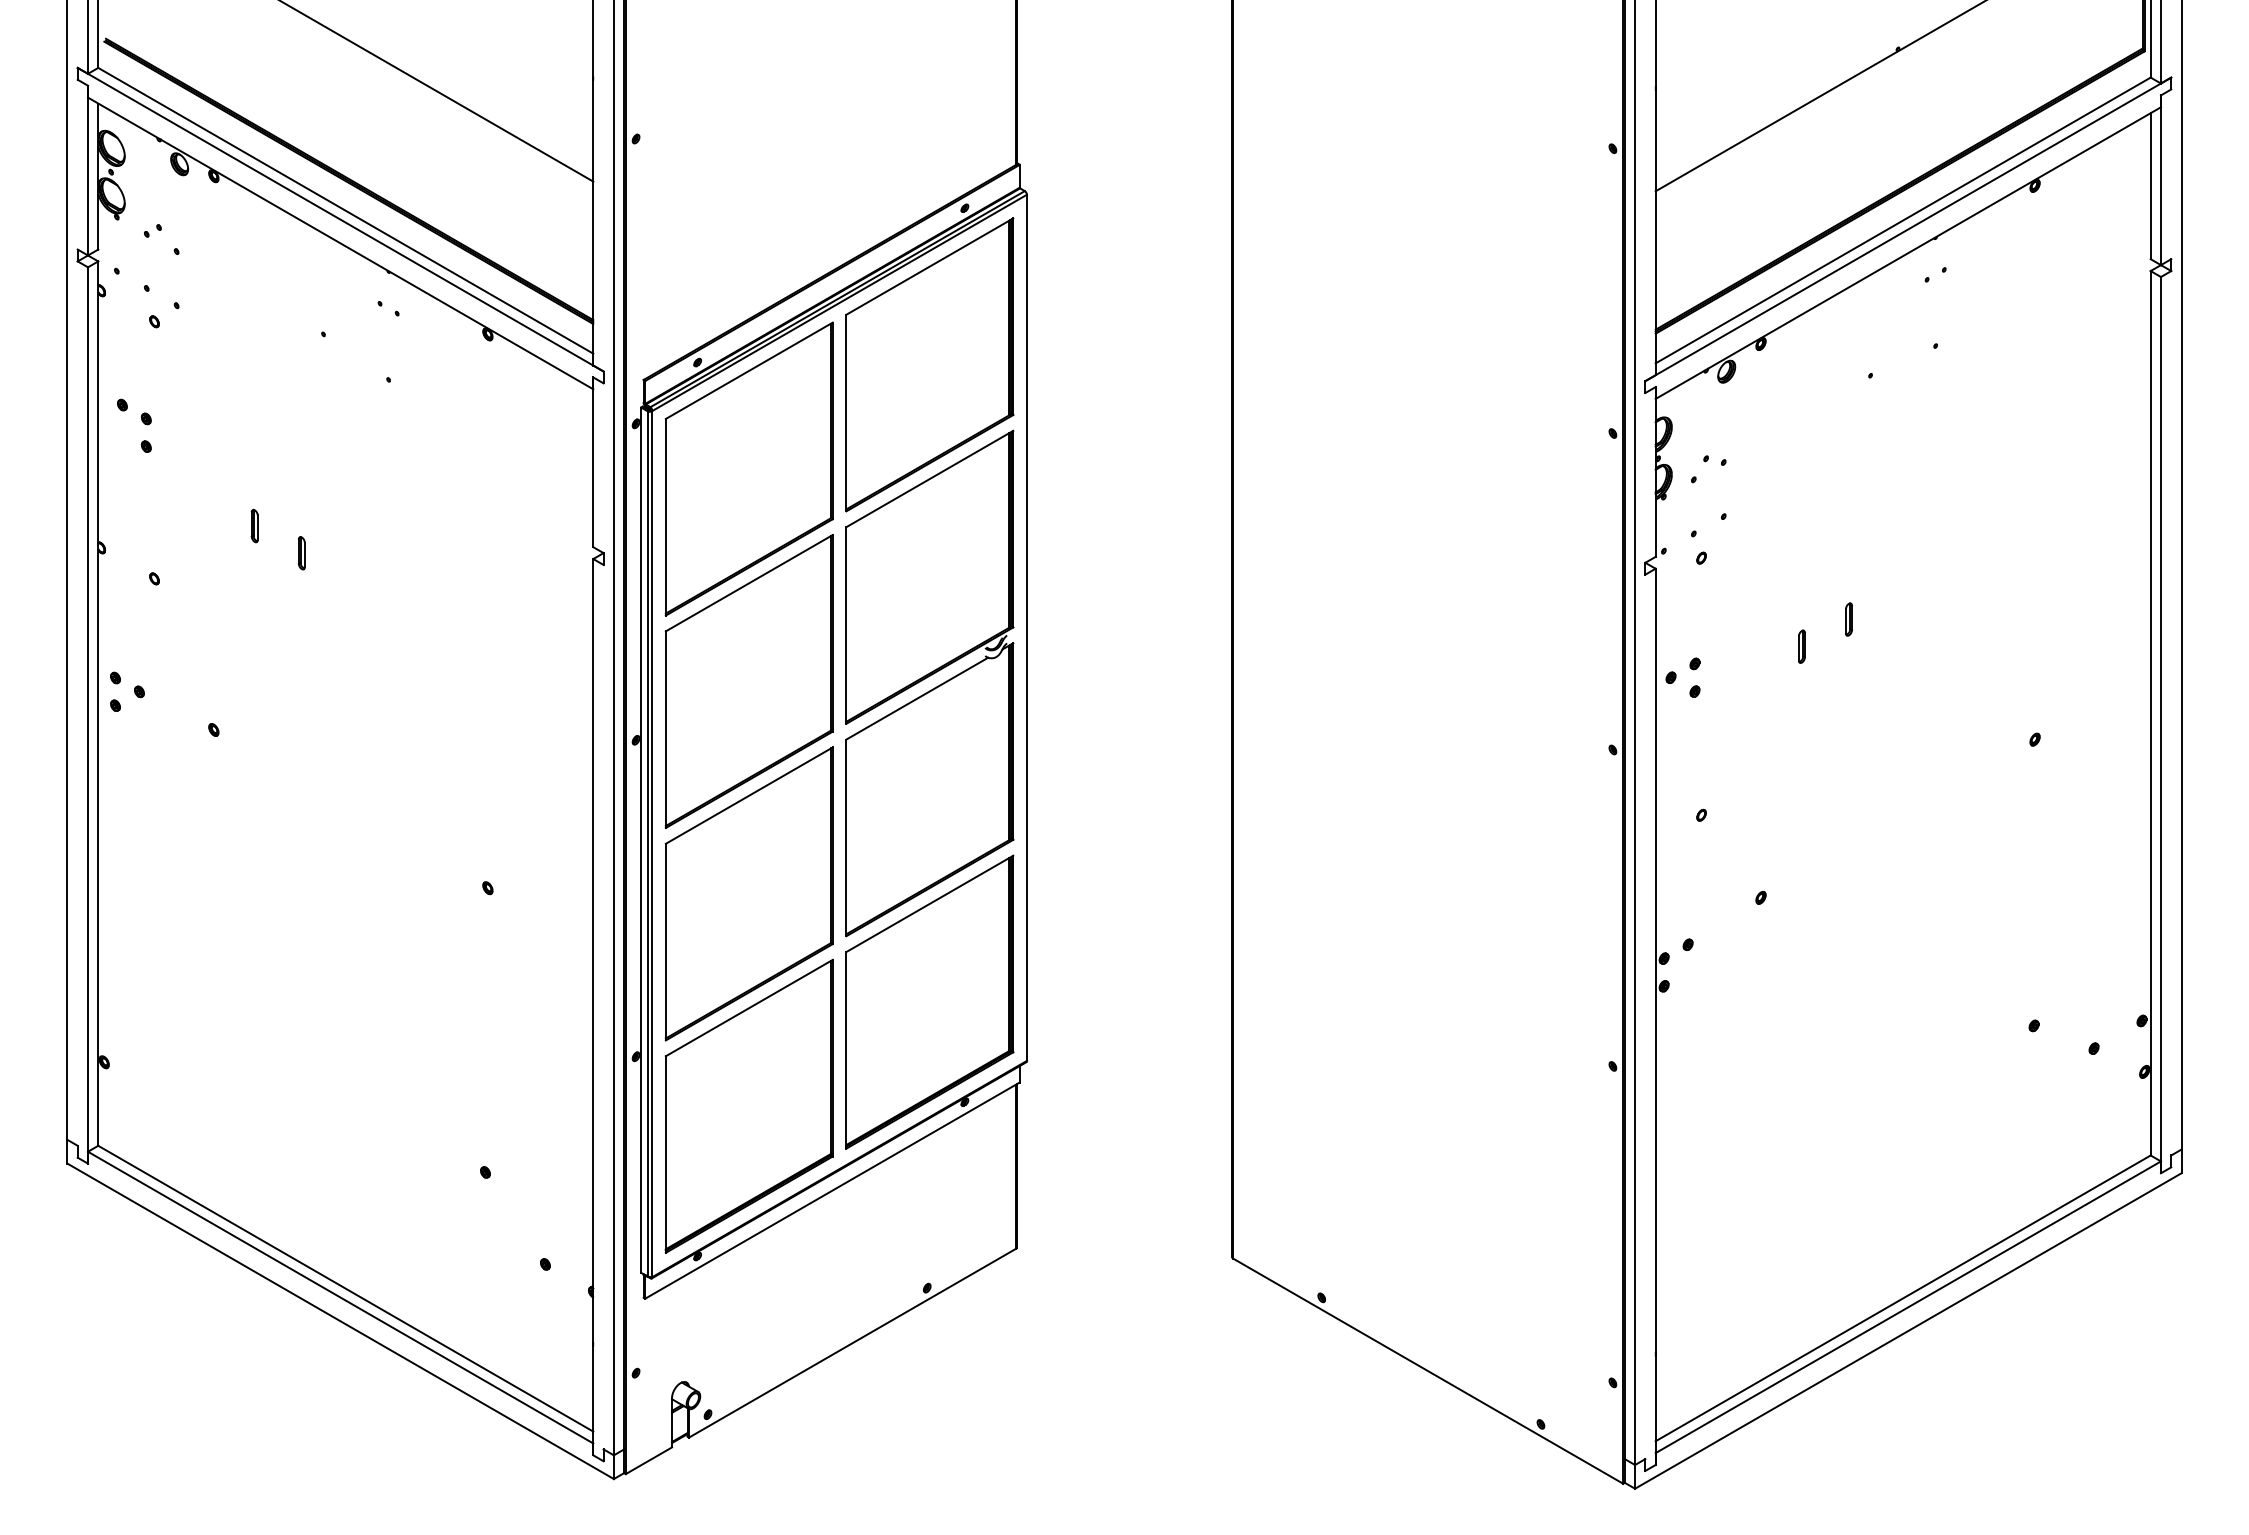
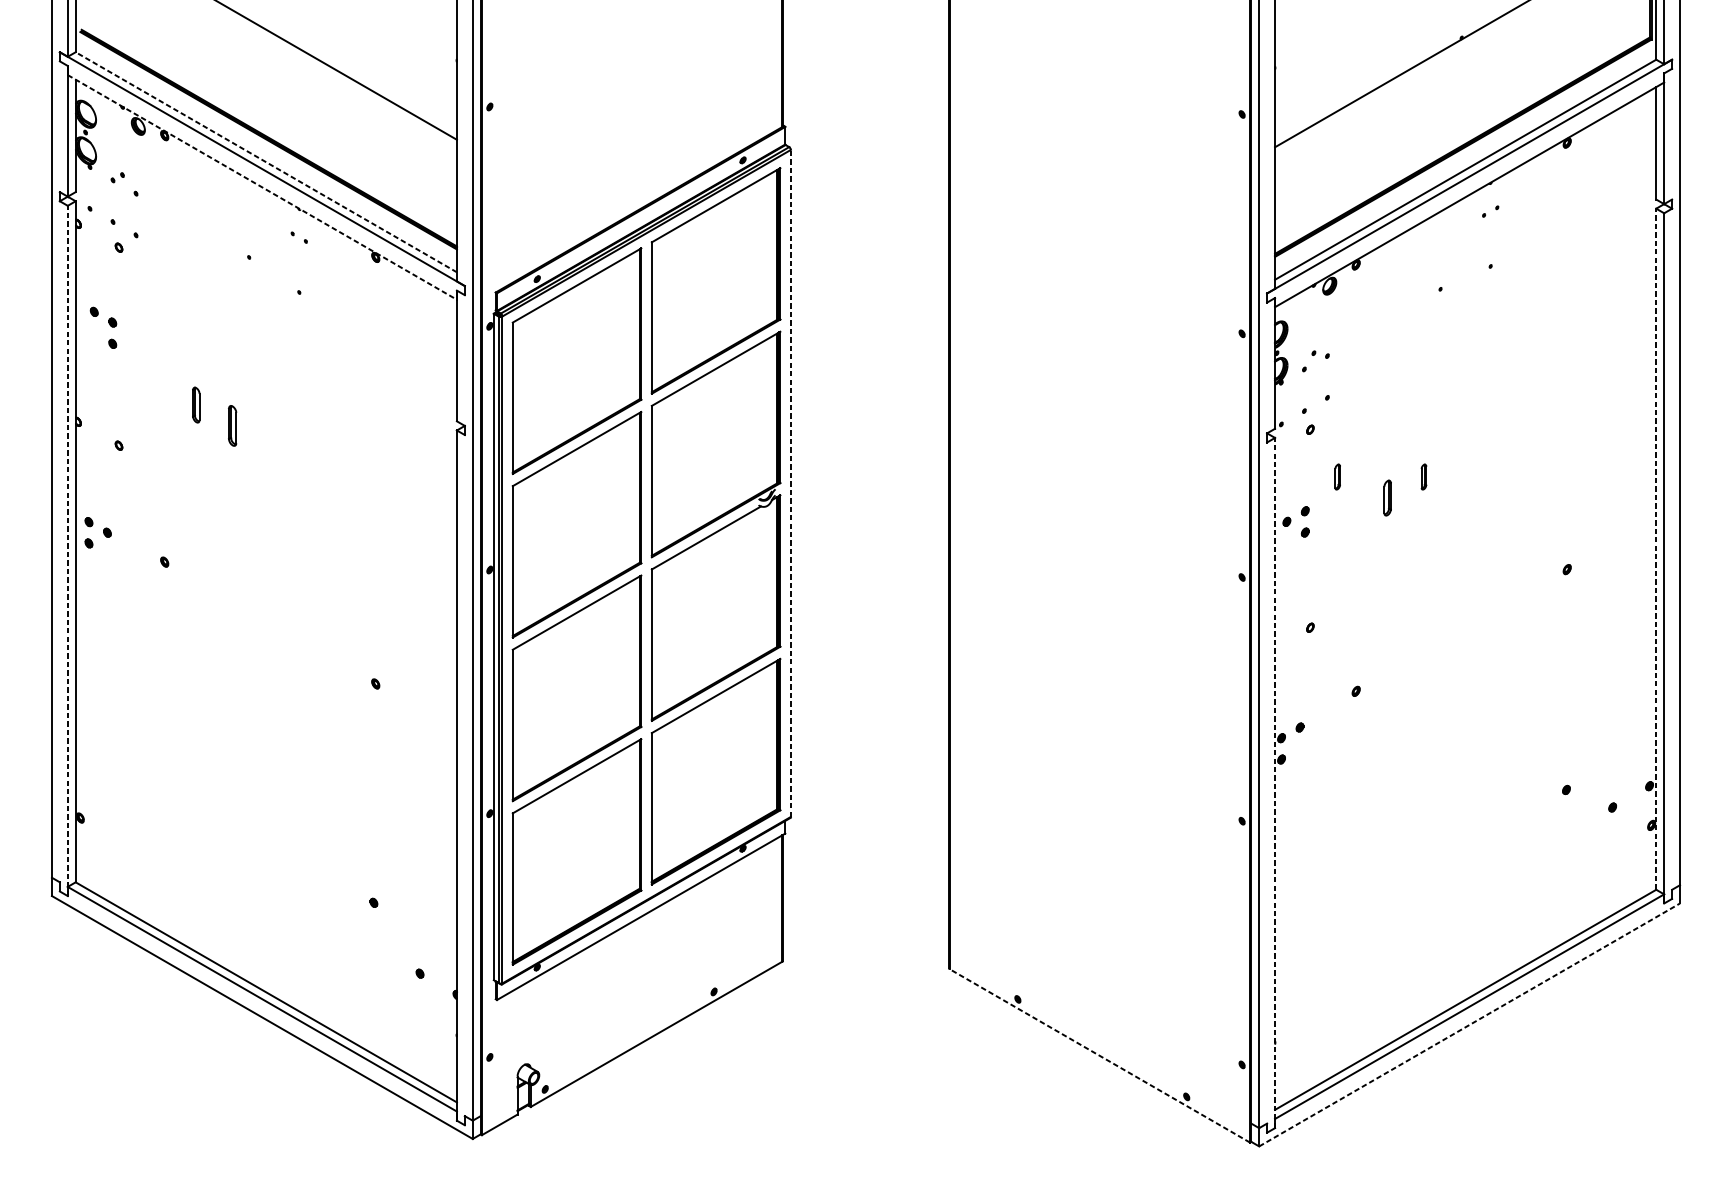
line: (345, 210) -> (266, 162), solid -> dashed
line: (340, 243) -> (262, 187), solid -> dashed
part: (254, 525) -> (196, 404), size x1.4
part: (301, 553) -> (232, 426), size x1.6
part: (1736, 619) -> (1337, 477), added
line: (1026, 627) -> (790, 483), solid -> dashed
part: (1801, 646) -> (1387, 497), size x1.4
line: (2150, 712) -> (1656, 548), solid -> dashed
line: (88, 714) -> (68, 550), solid -> dashed
line: (1655, 1016) -> (1274, 782), solid -> dashed
line: (1908, 1330) -> (1469, 1024), solid -> dashed
line: (1427, 1370) -> (1099, 1055), solid -> dashed

